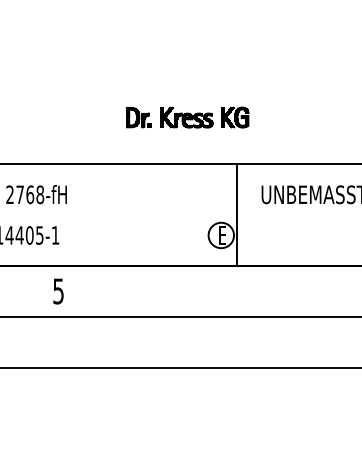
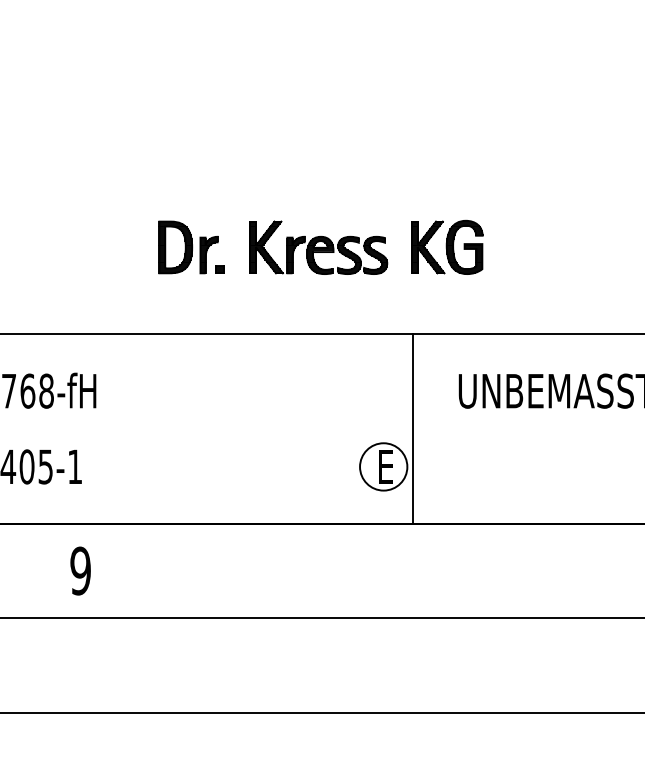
part: (187, 117) -> (320, 247), size x1.43
text: (58, 291) -> (80, 571), 5 -> 9

